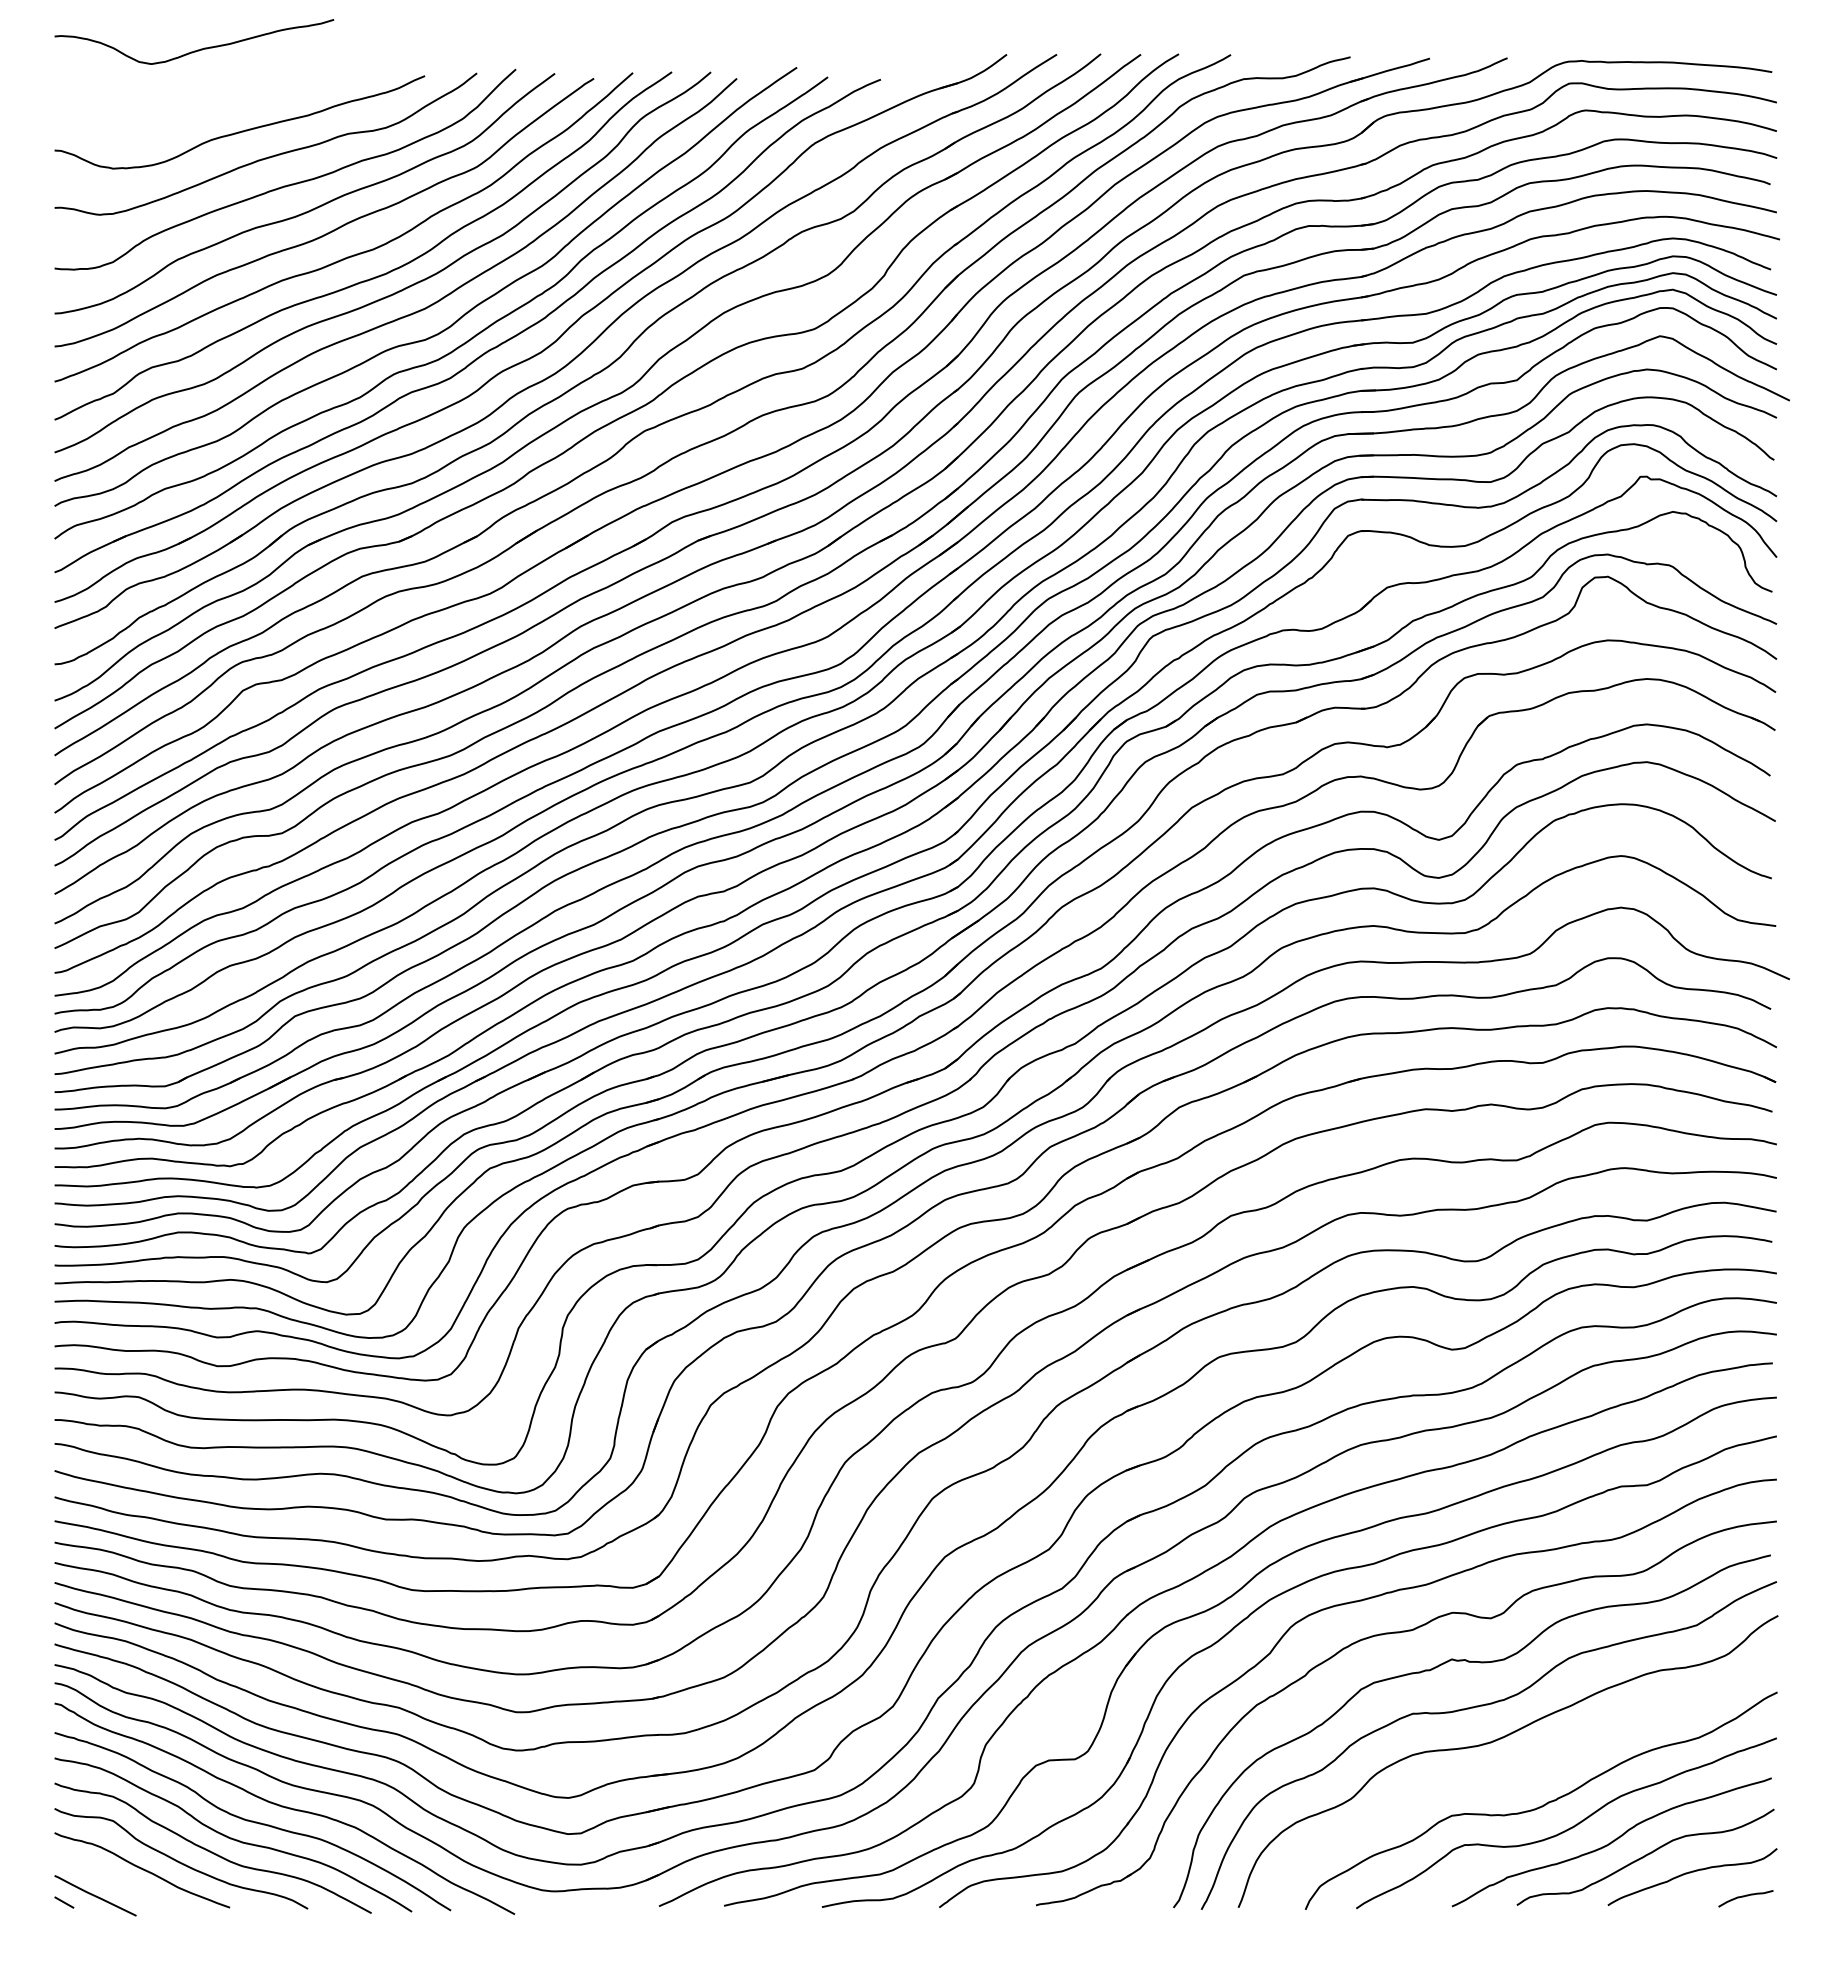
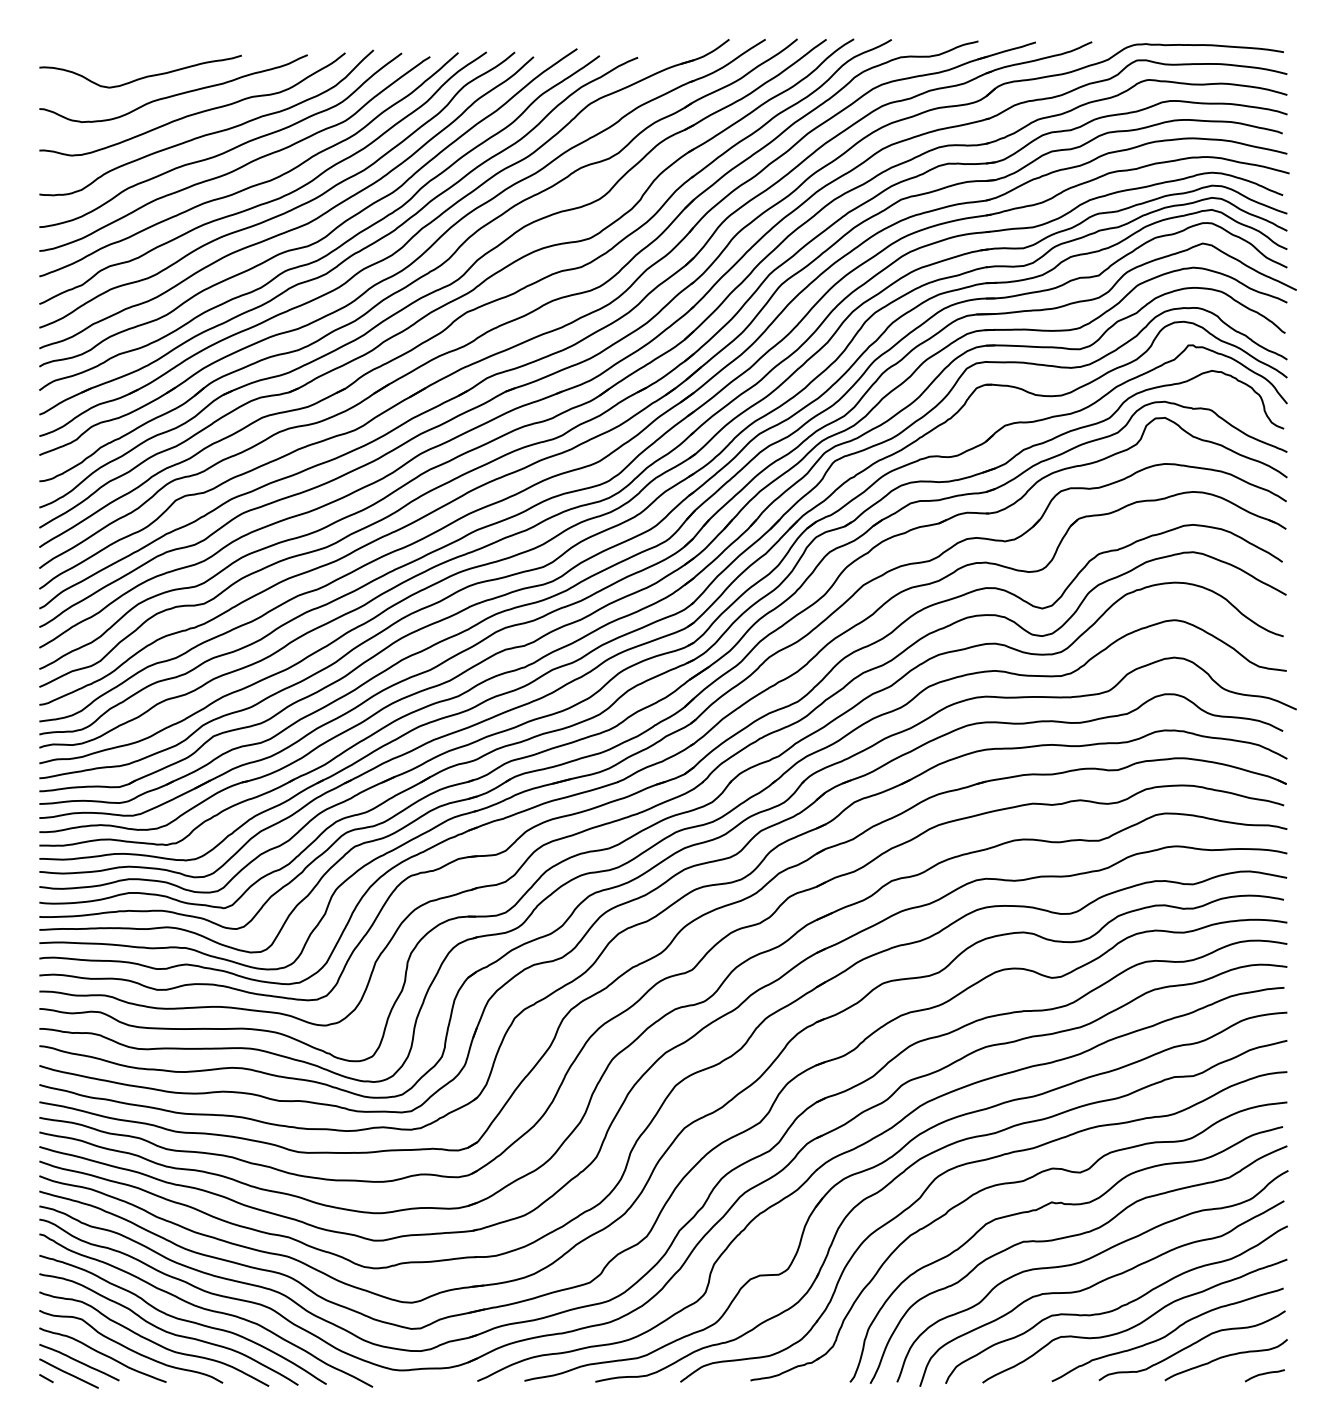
curve: (197, 49) -> (142, 77), moved
curve: (1513, 1773) -> (1096, 1285), added
curve: (109, 1880) -> (79, 1362), added

